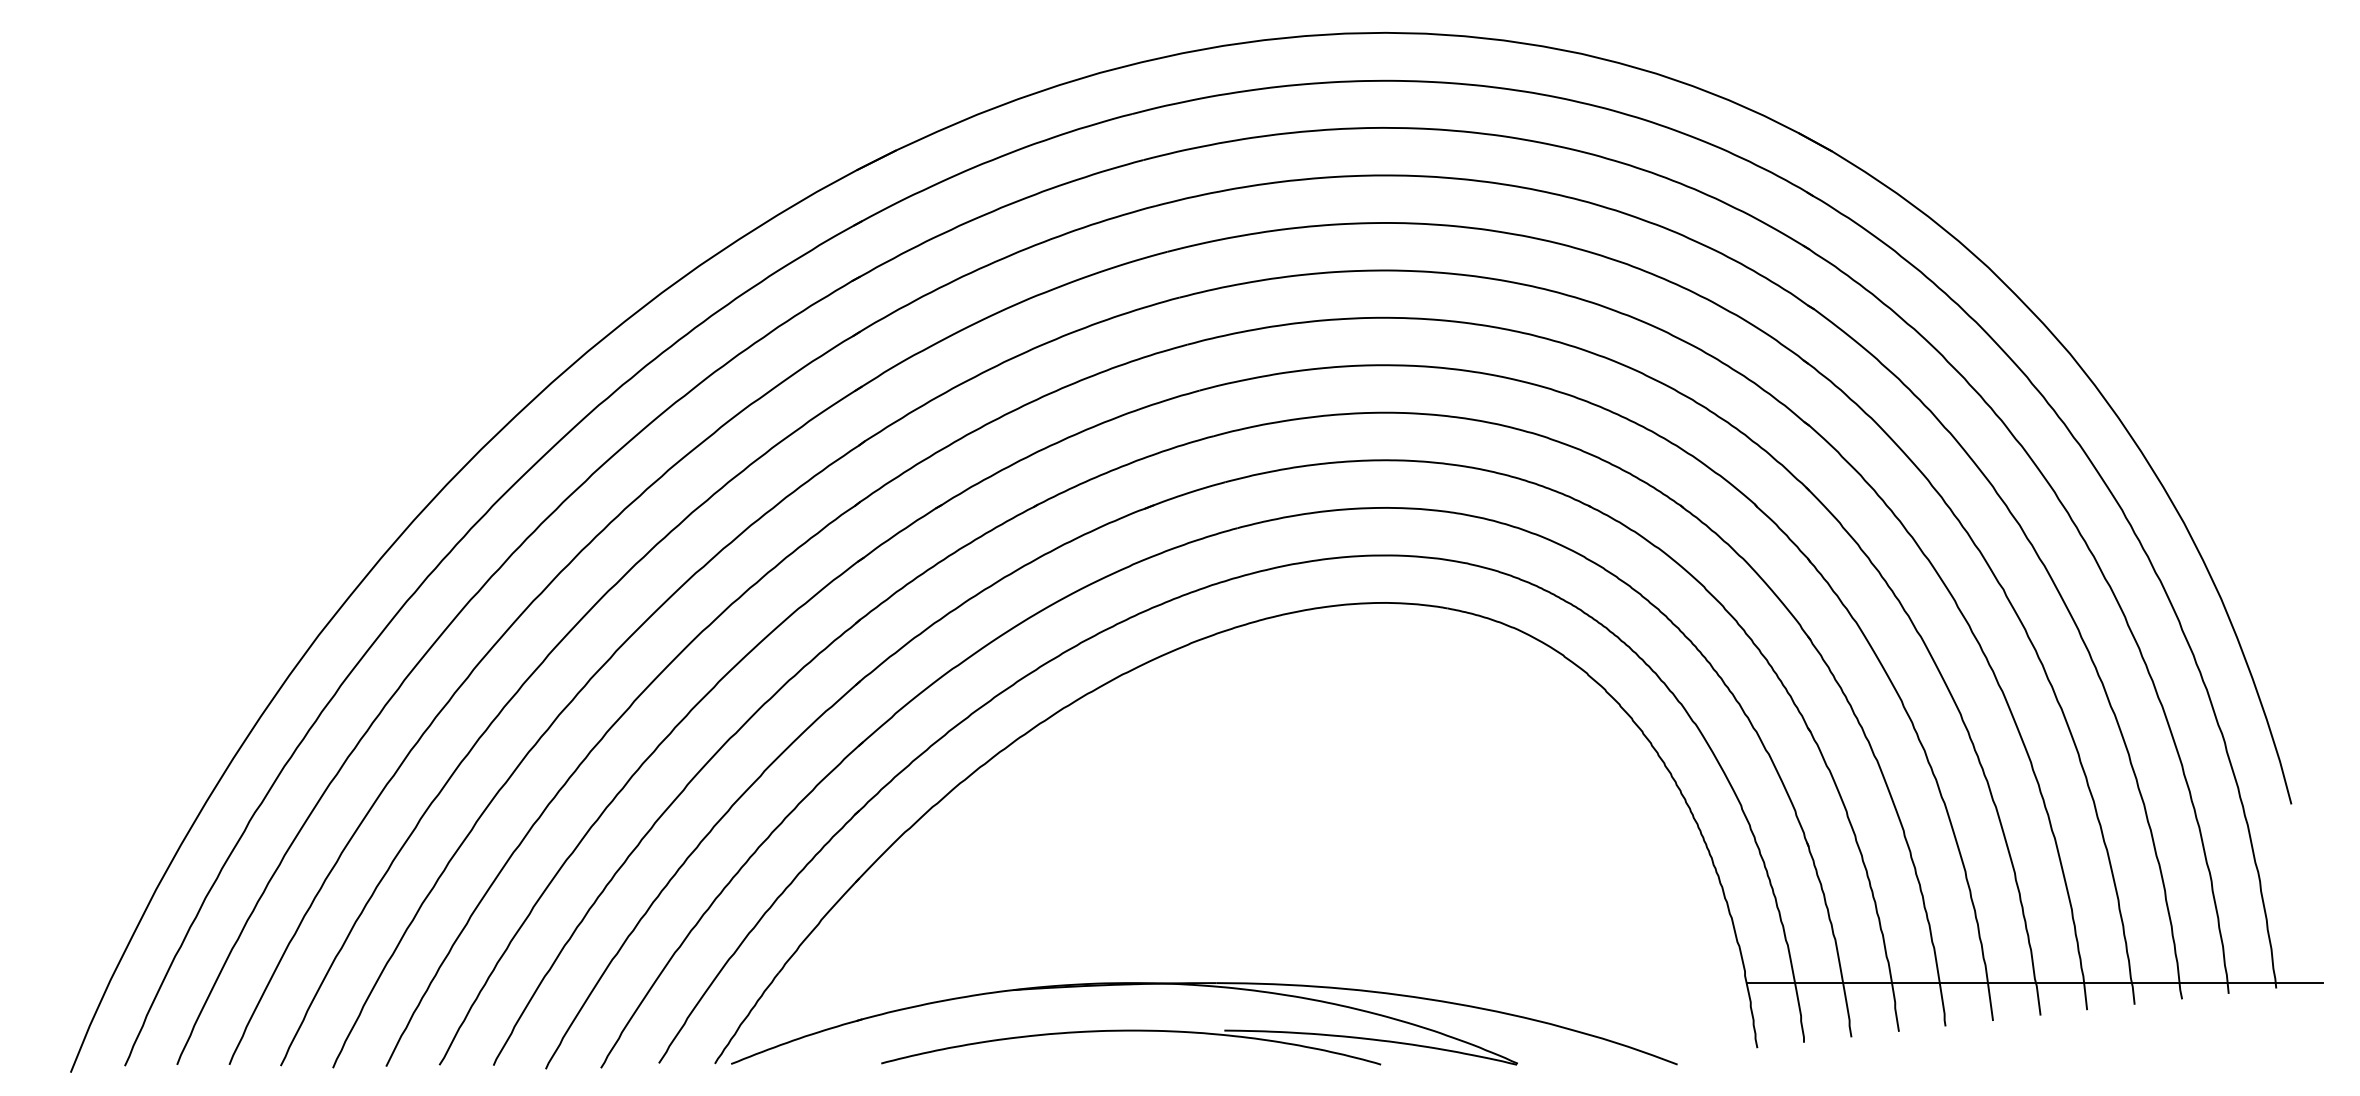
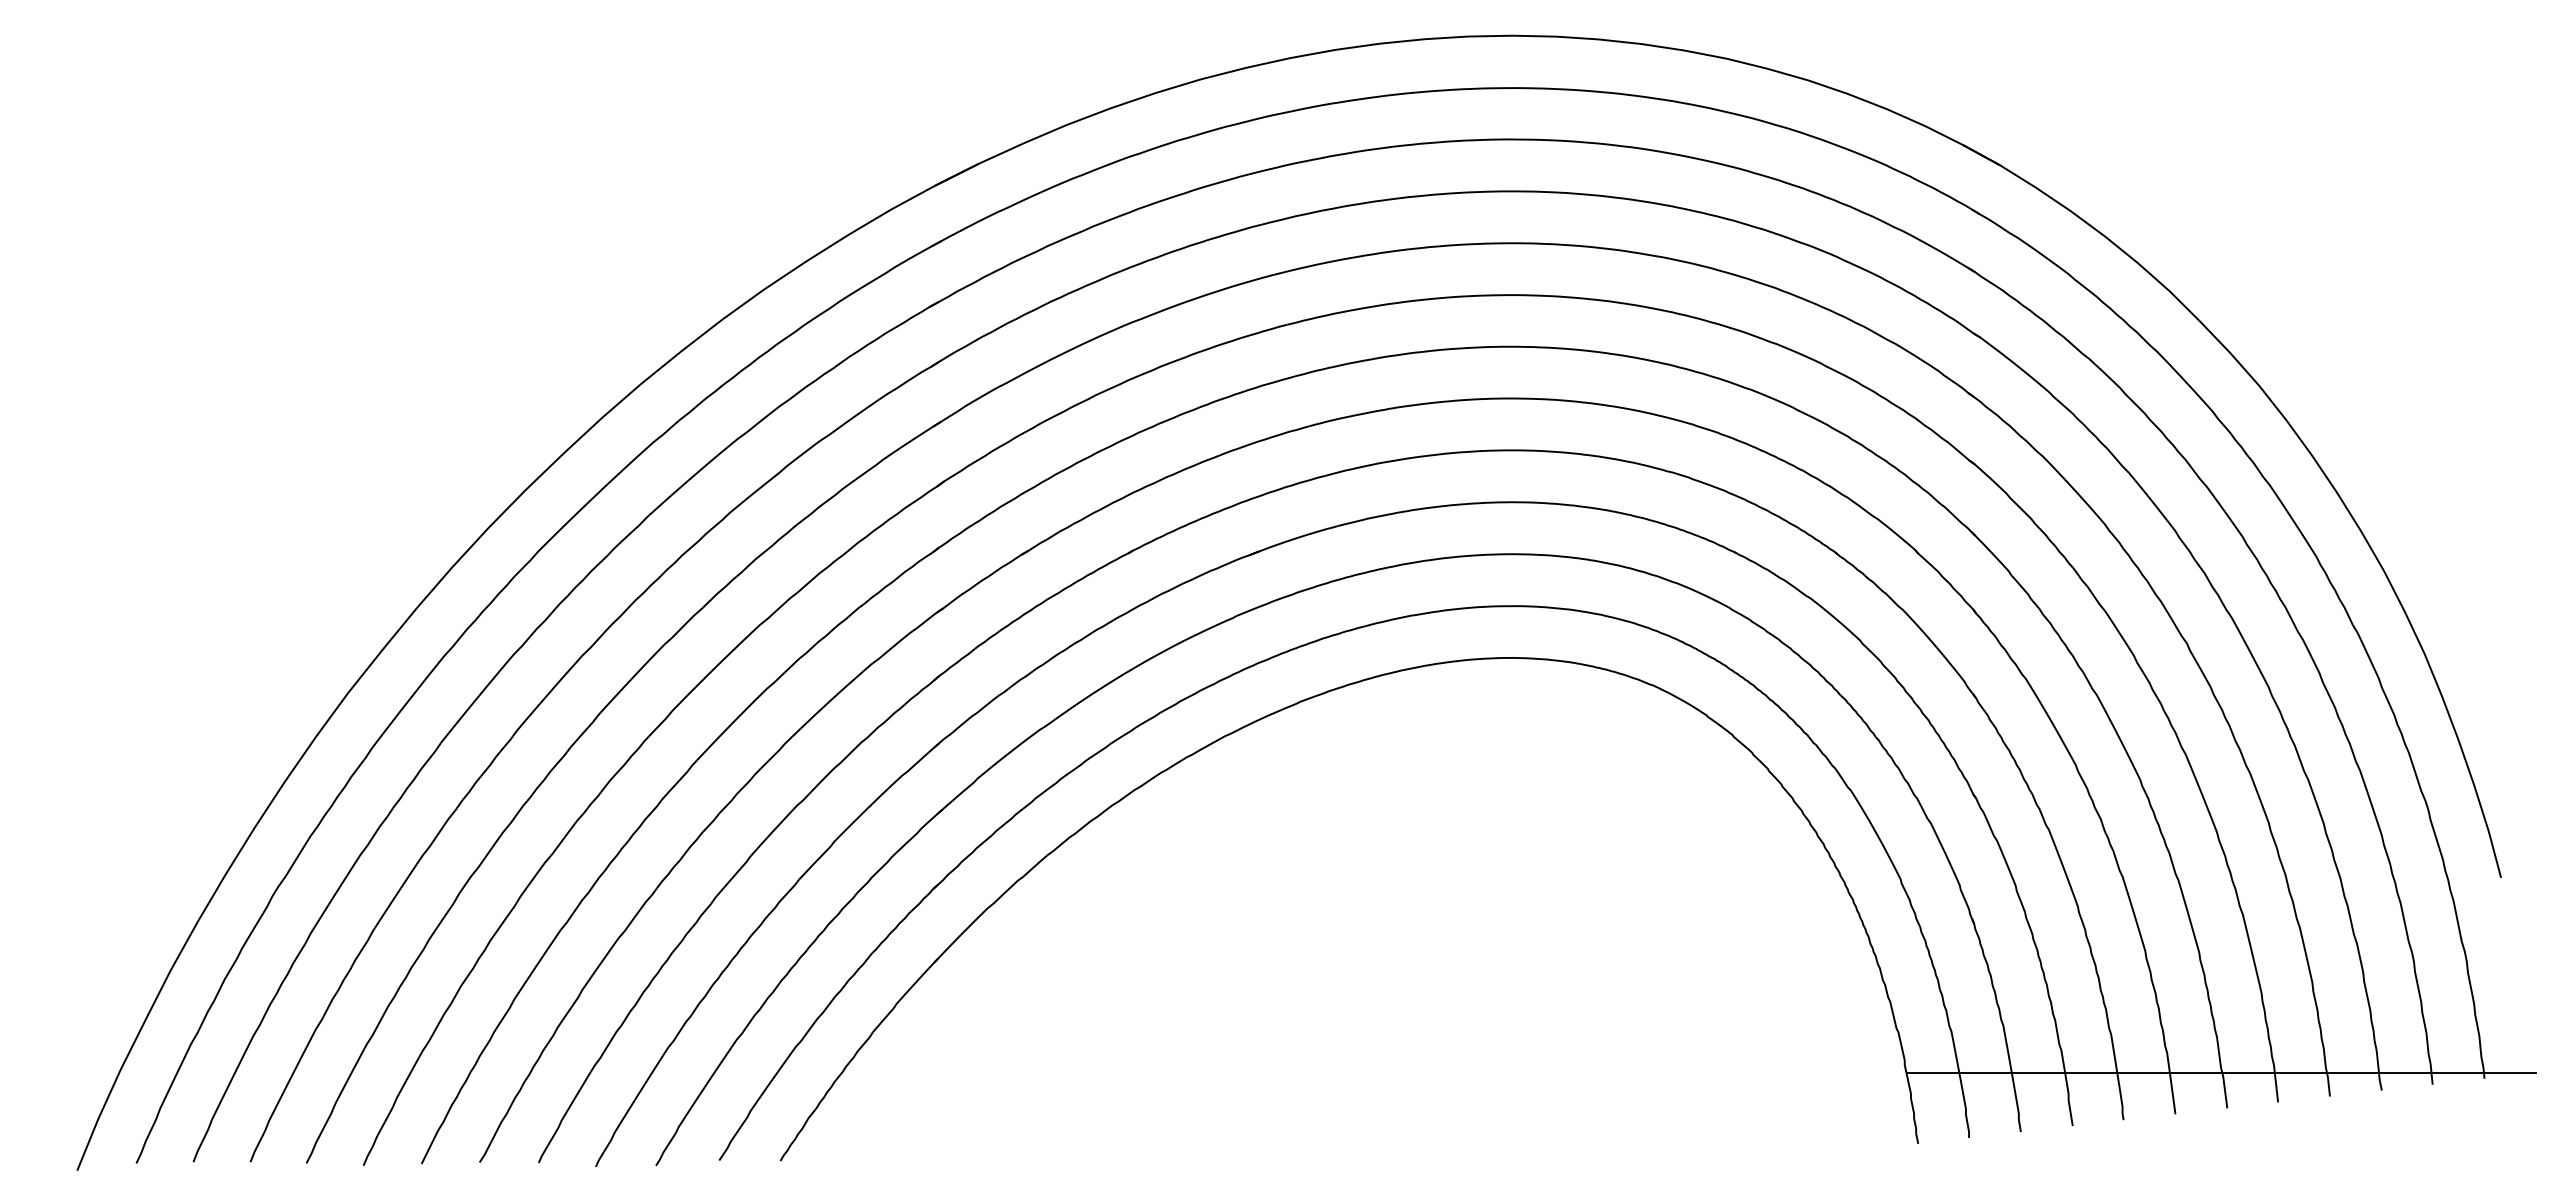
part: (1204, 1032) -> (1314, 1126), removed

